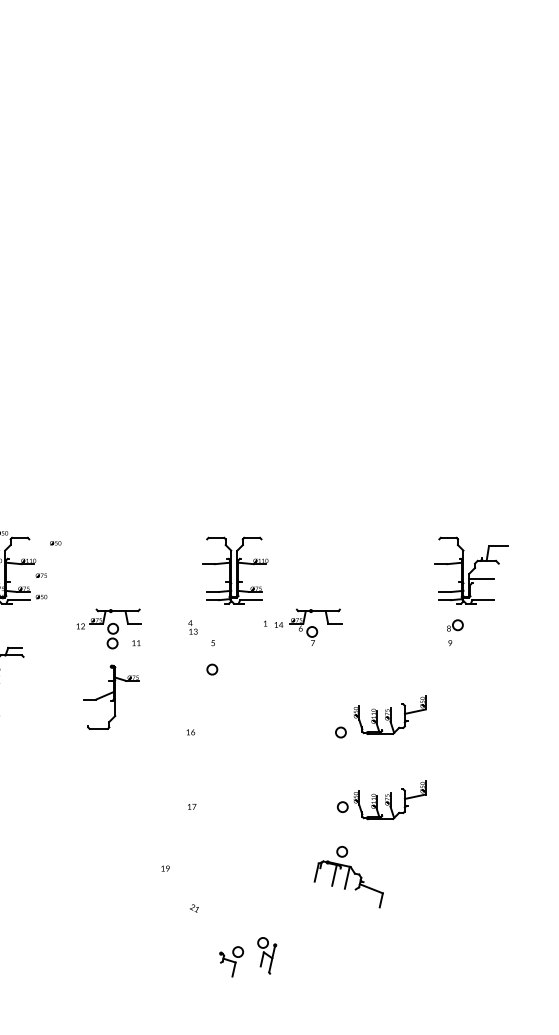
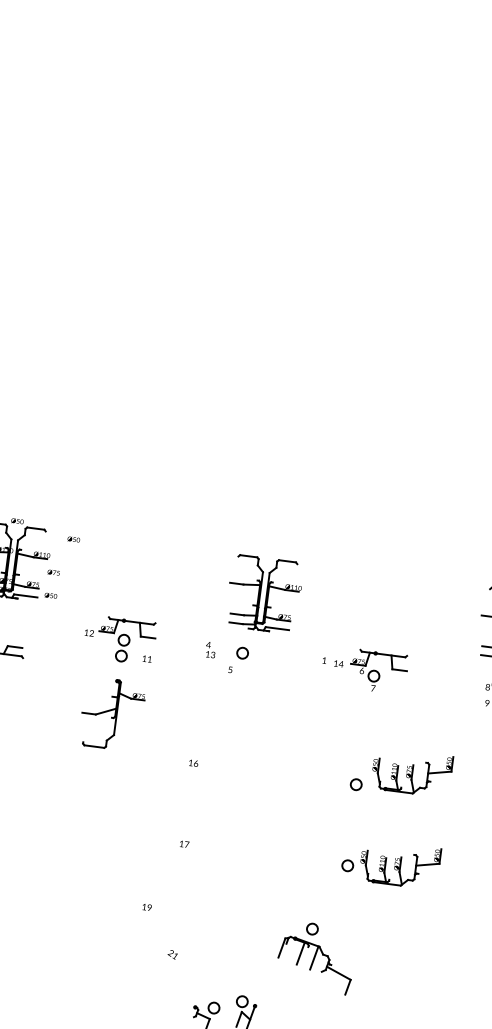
part: (303, 626) -> (365, 669), moved
circle: (212, 669) -> (242, 653), moved
part: (348, 877) -> (315, 957), moved

